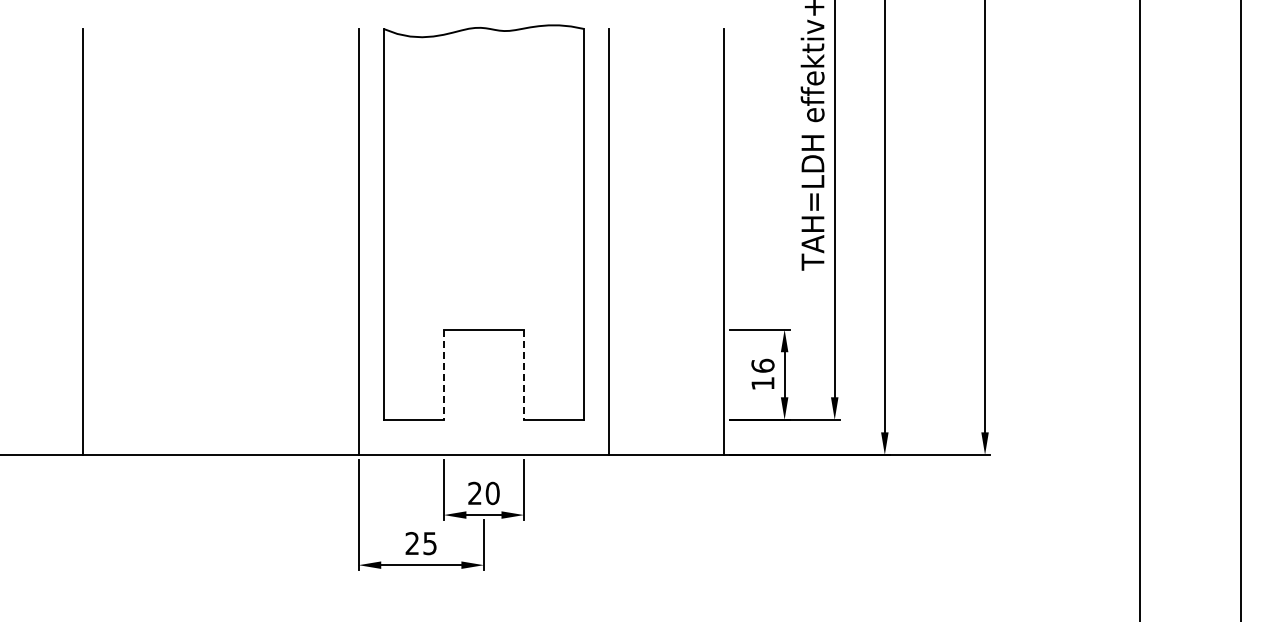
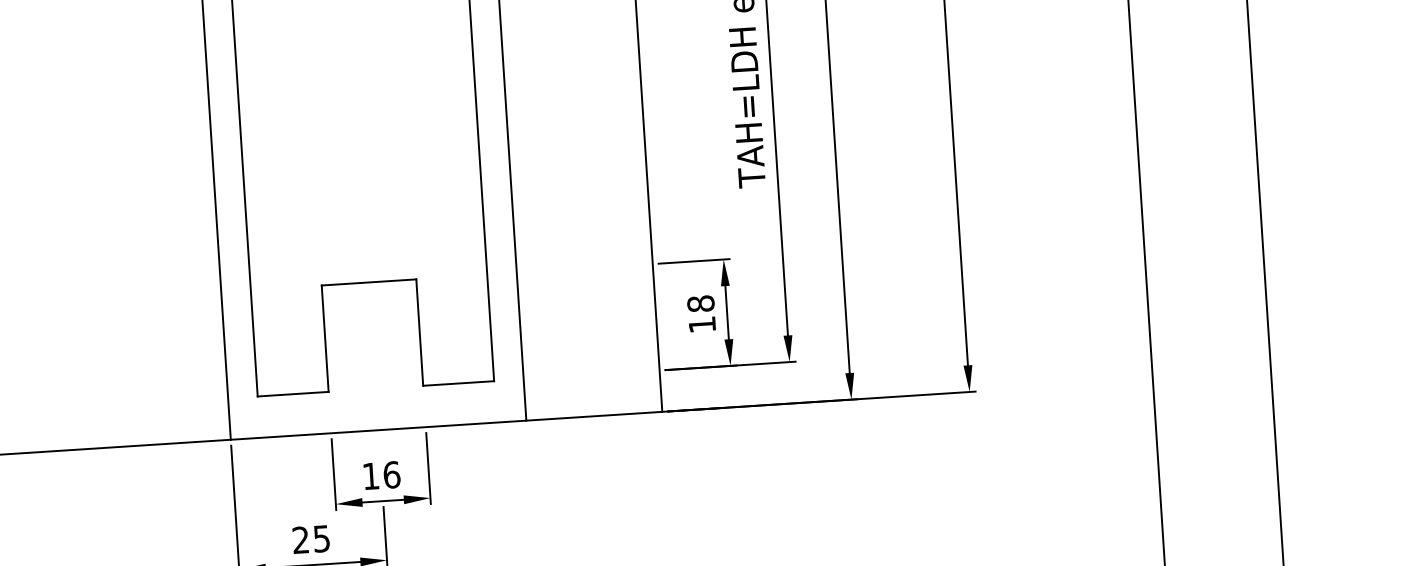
text: (762, 365) -> (700, 303), 16 -> 18
line: (443, 375) -> (324, 339), dashed -> solid
line: (524, 375) -> (420, 333), dashed -> solid
text: (483, 492) -> (380, 474), 20 -> 16

